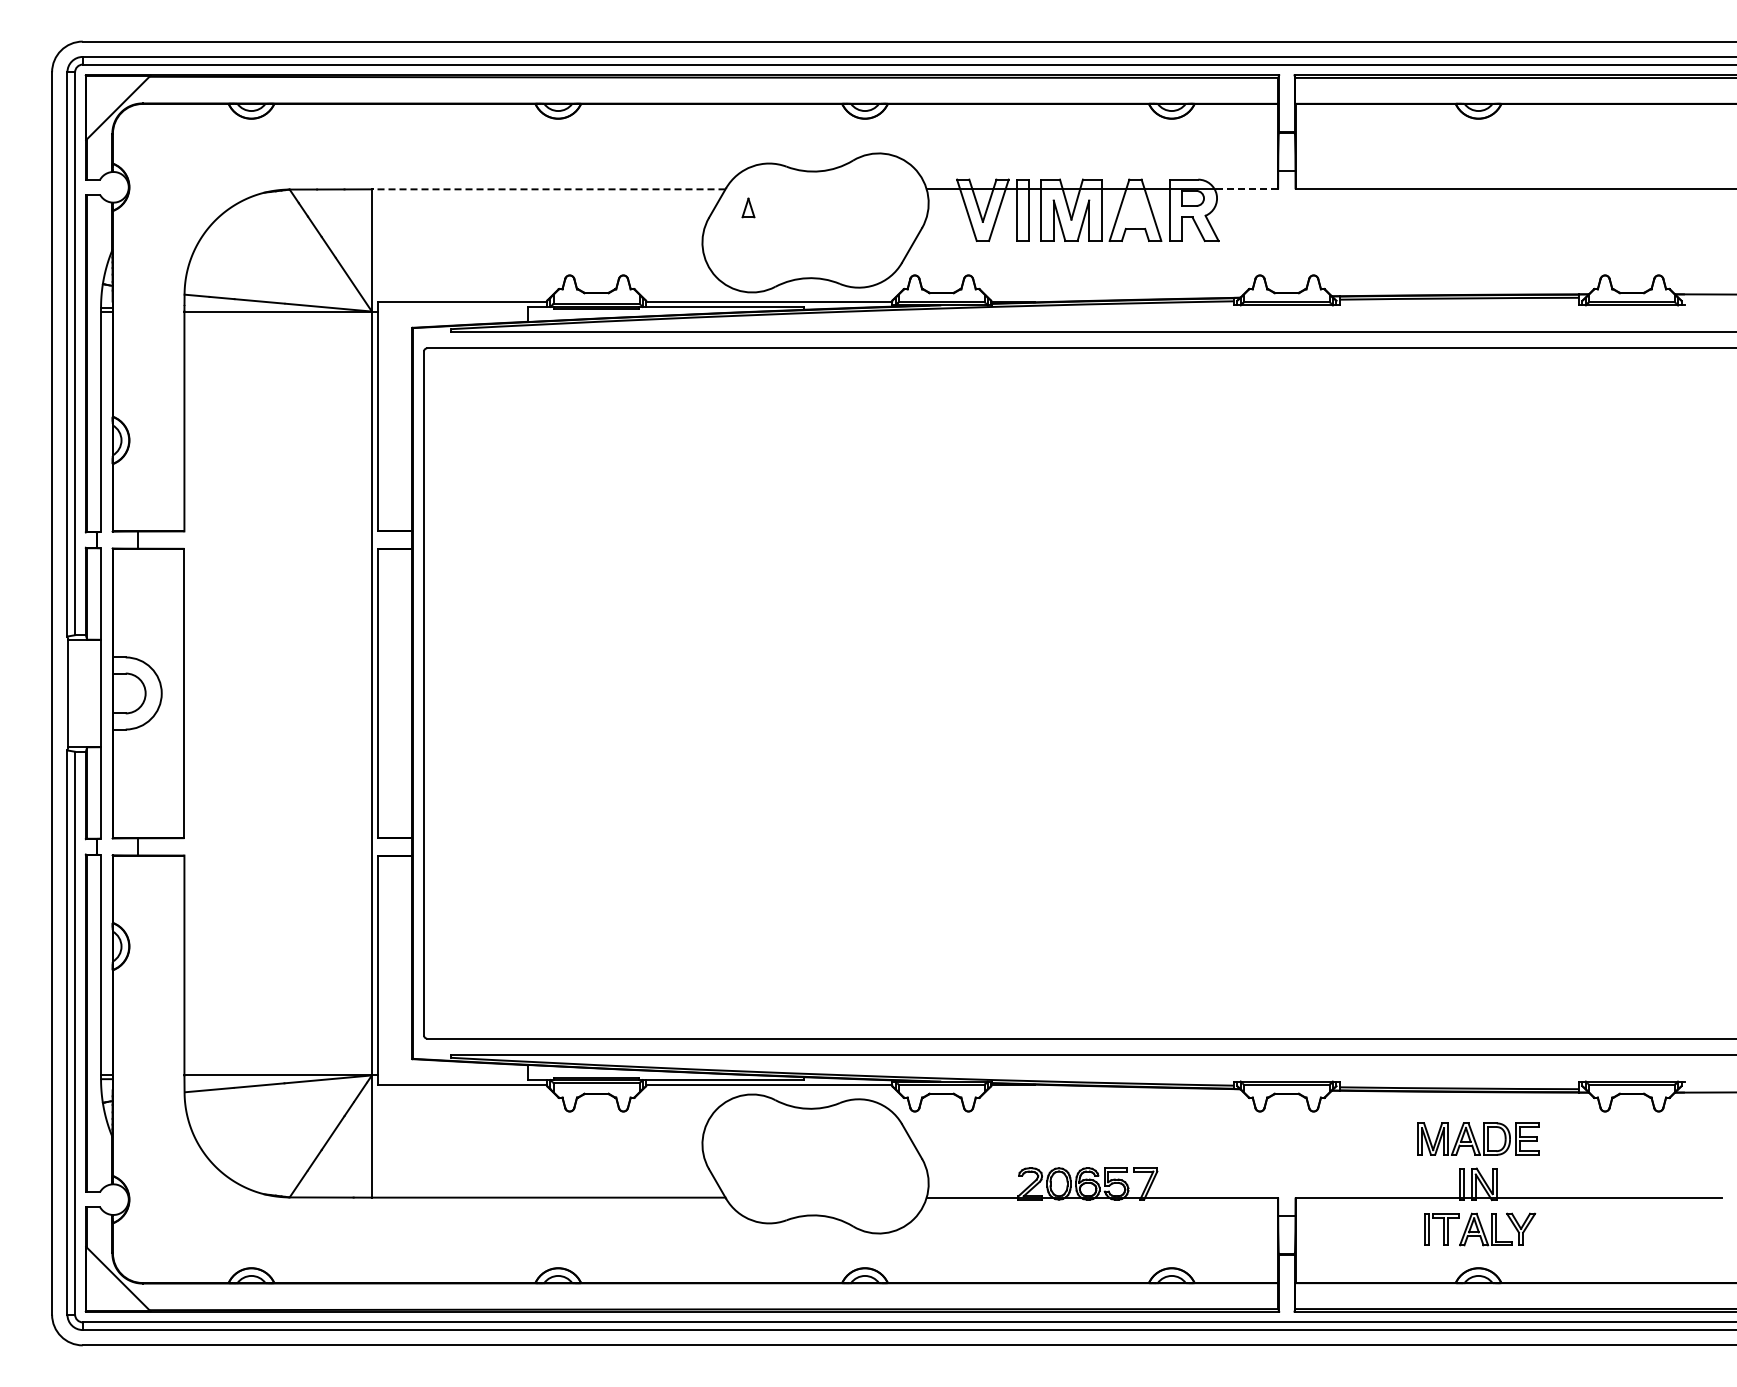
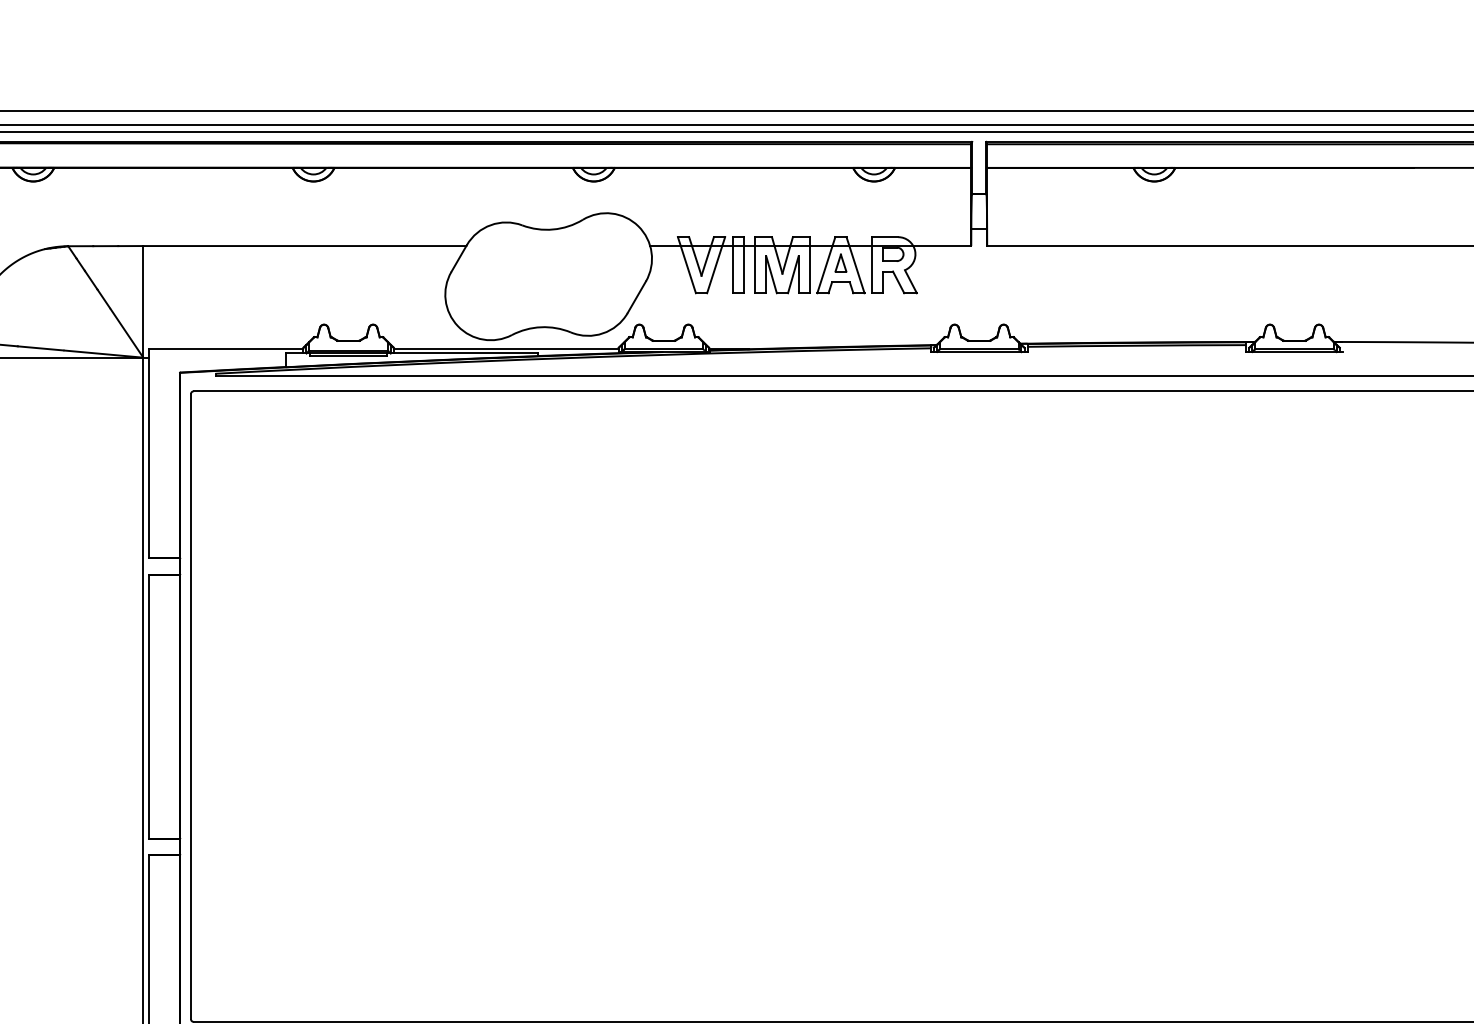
line: (548, 189) -> (304, 246), dashed -> solid
line: (1246, 189) -> (942, 246), dashed -> solid
part: (748, 207) -> (840, 262), moved

